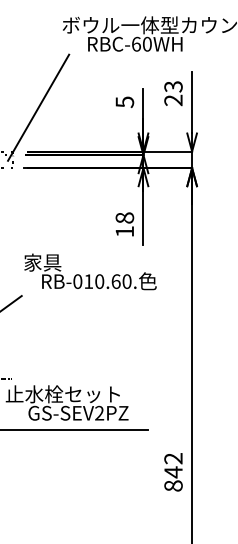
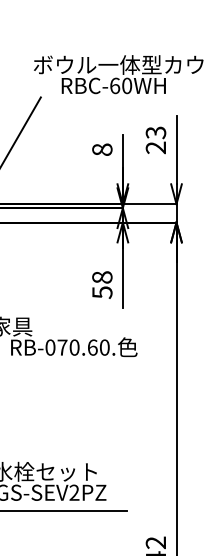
text: (124, 102) -> (101, 150), 5 -> 8
text: (124, 231) -> (101, 292), 18 -> 58
text: (88, 281) -> (62, 347), RB-010.60. -> RB-070.60.

